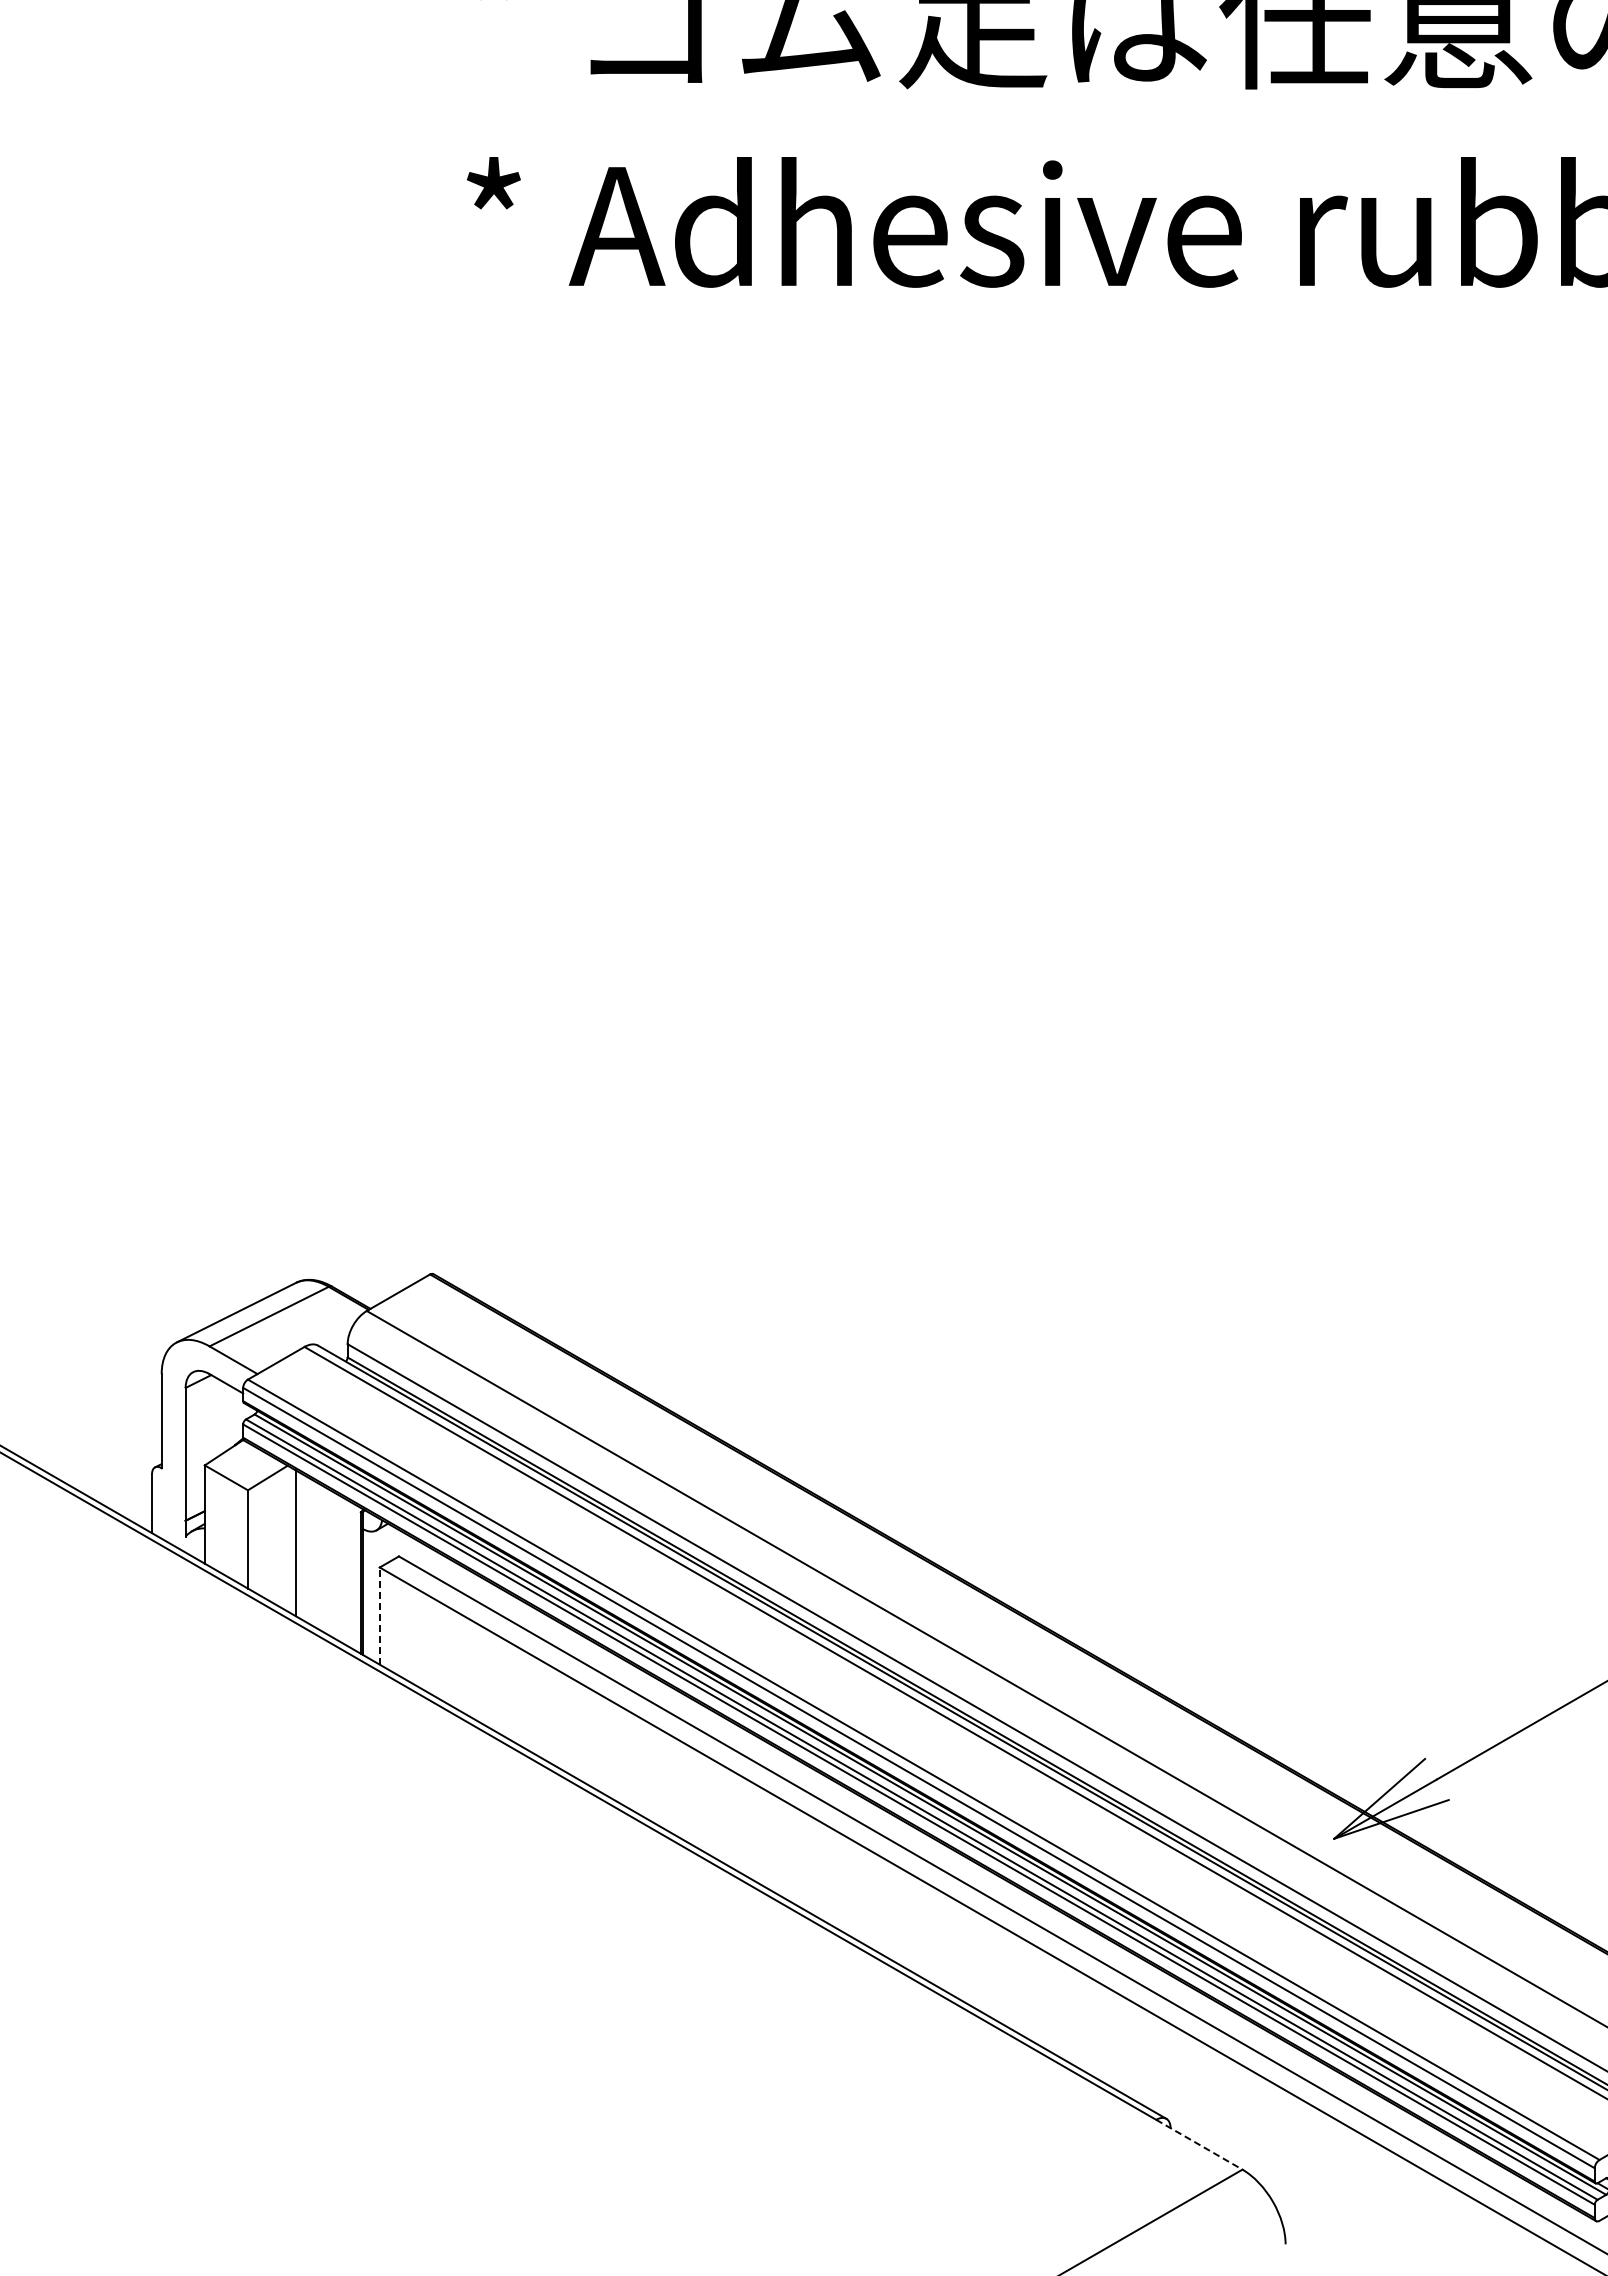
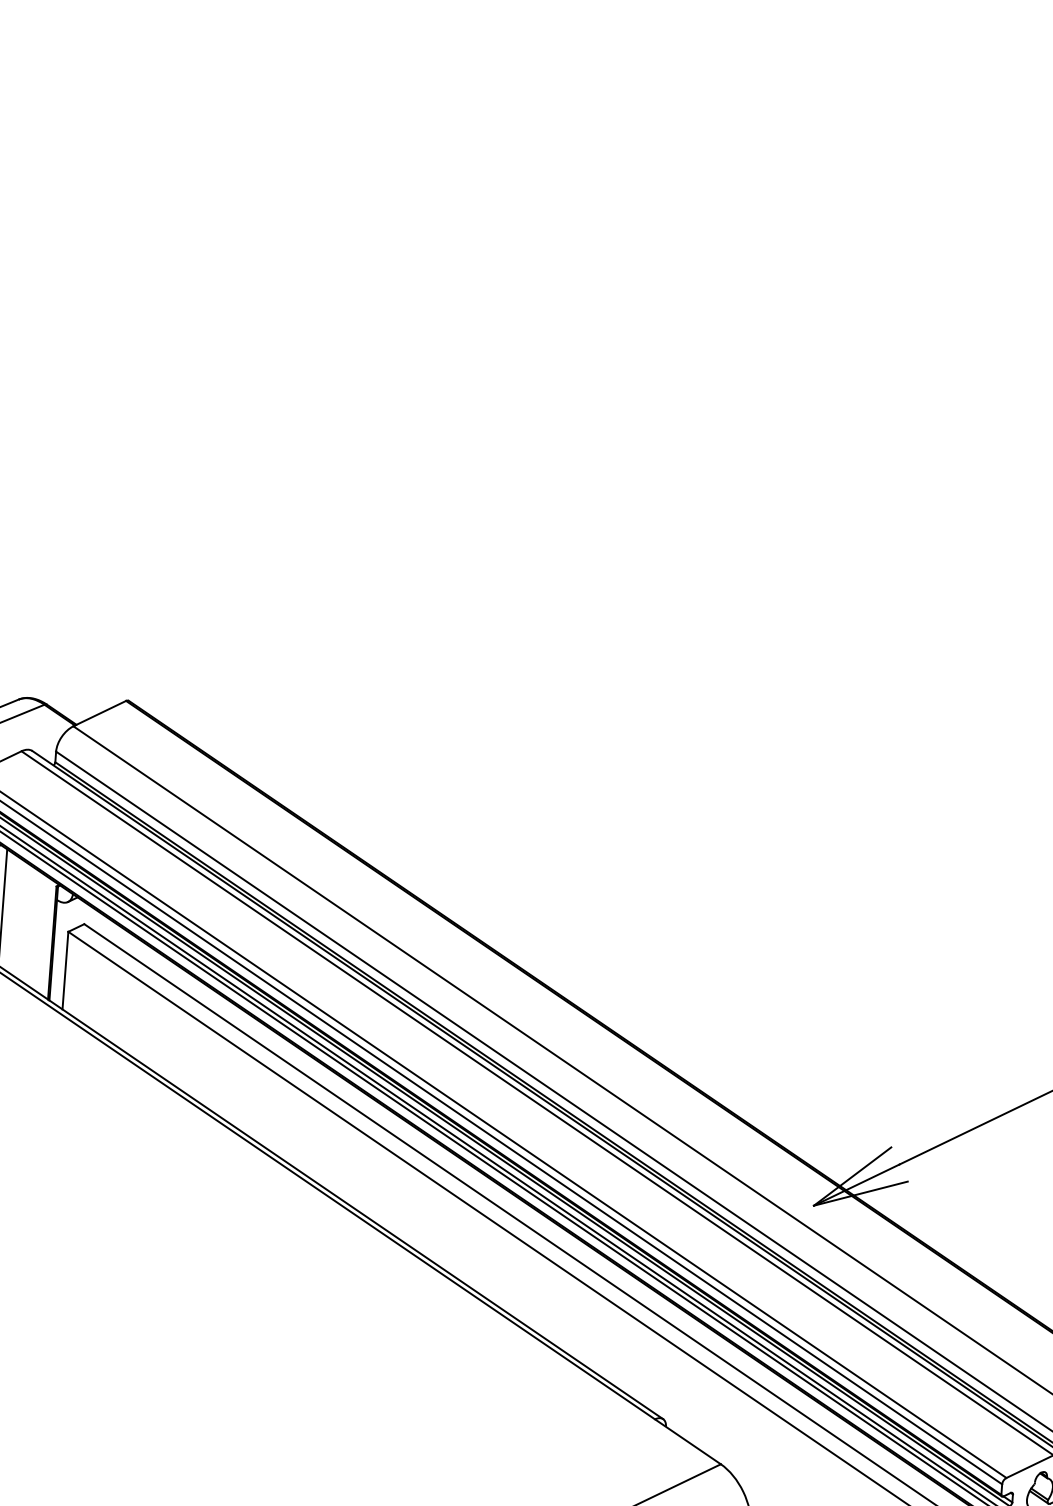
line: (379, 1616) -> (65, 970), dashed -> solid
line: (1199, 2144) -> (688, 1441), dashed -> solid

